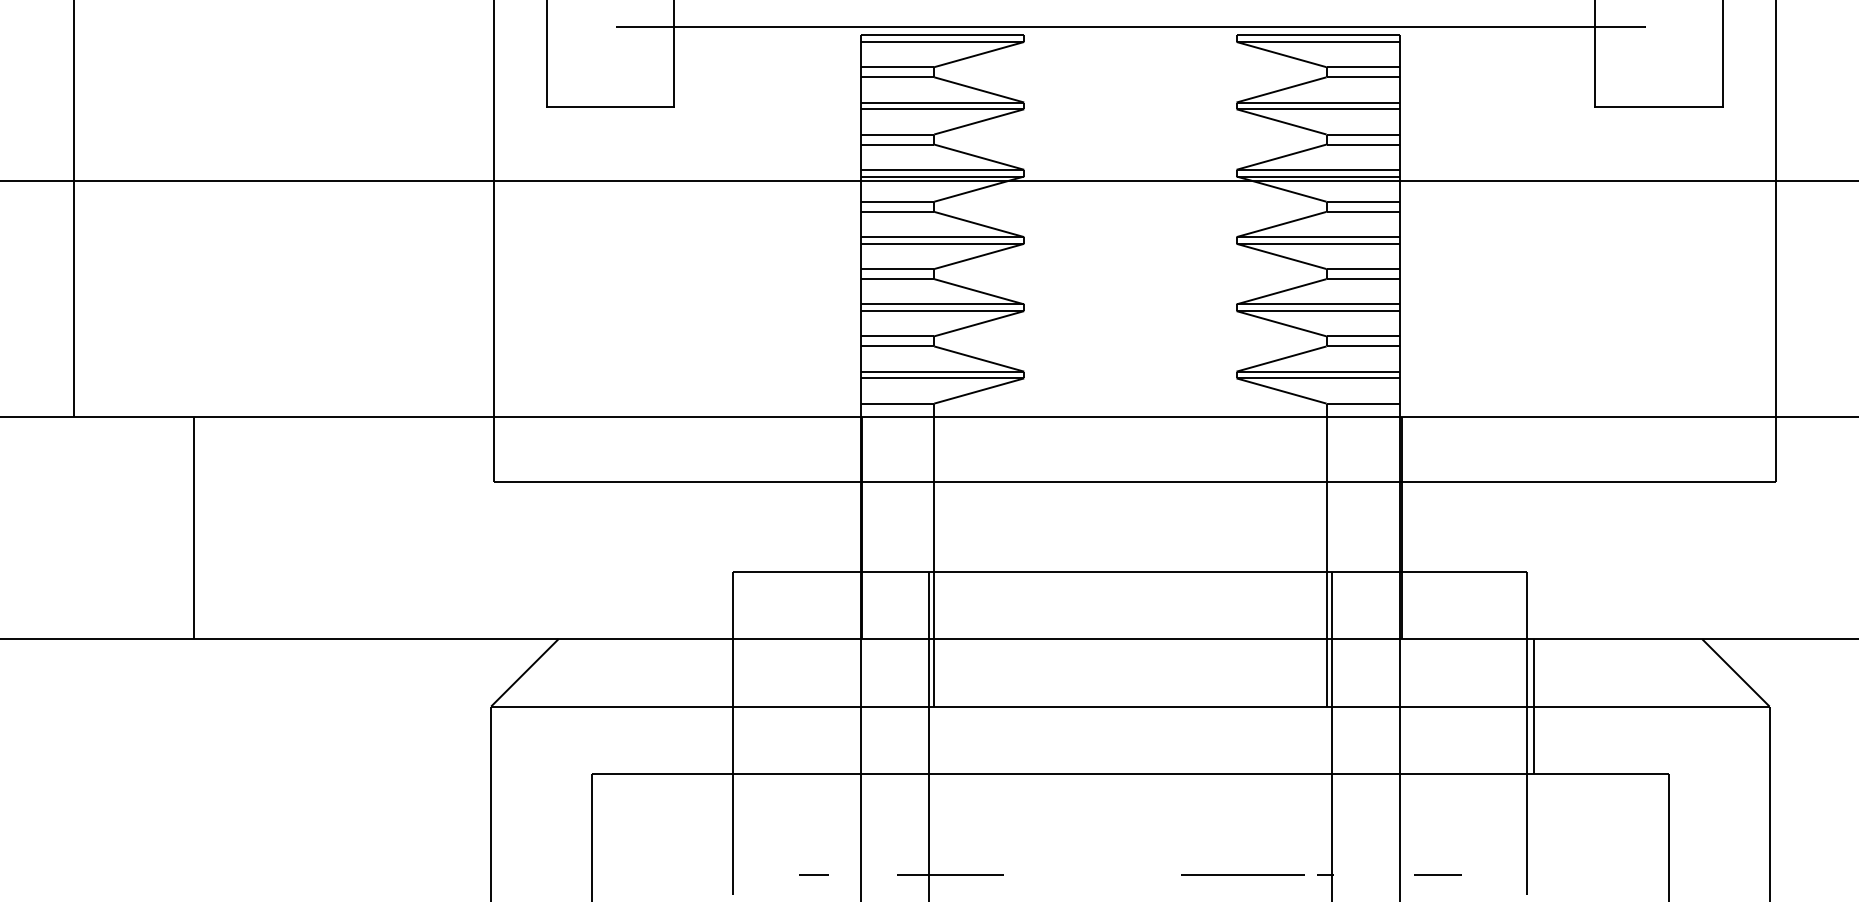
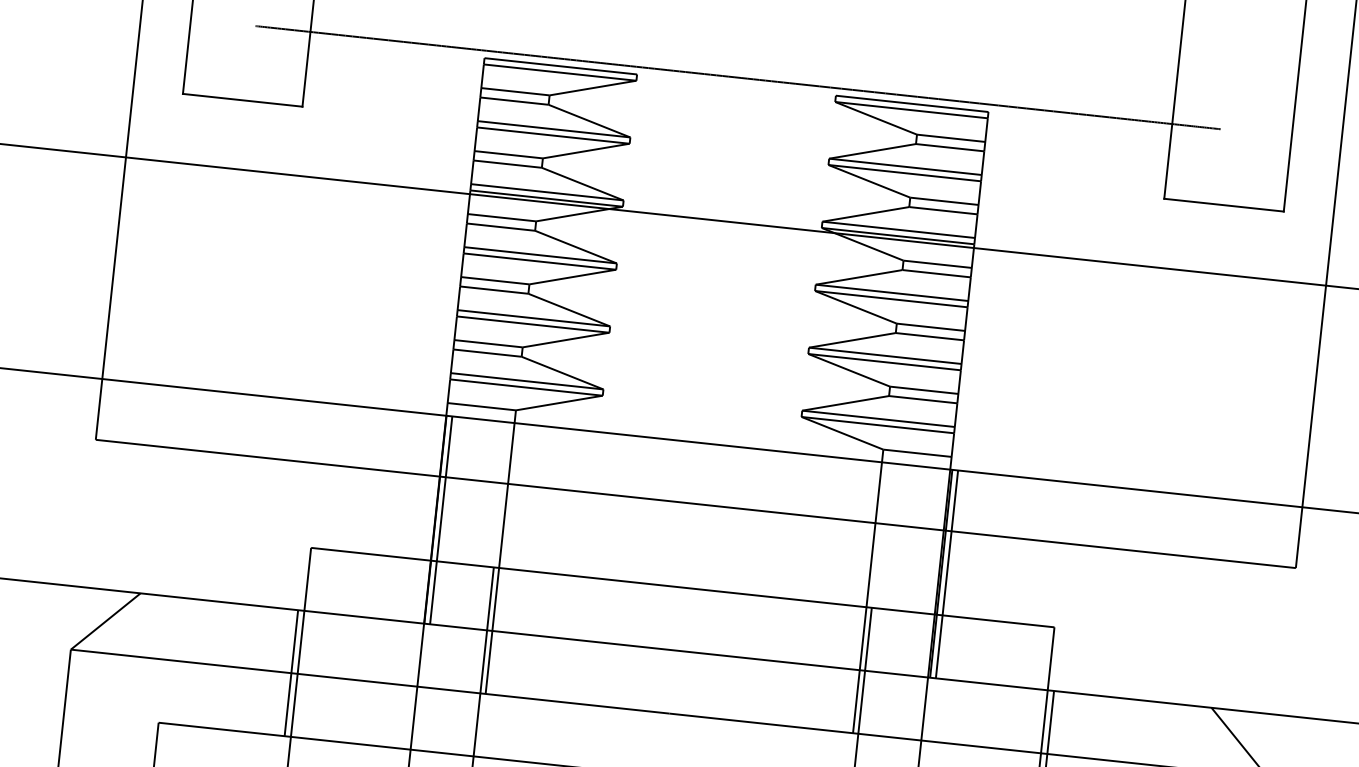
line: (867, 528) -> (441, 520), added
line: (1407, 528) -> (946, 574), added
line: (726, 706) -> (291, 673), added

